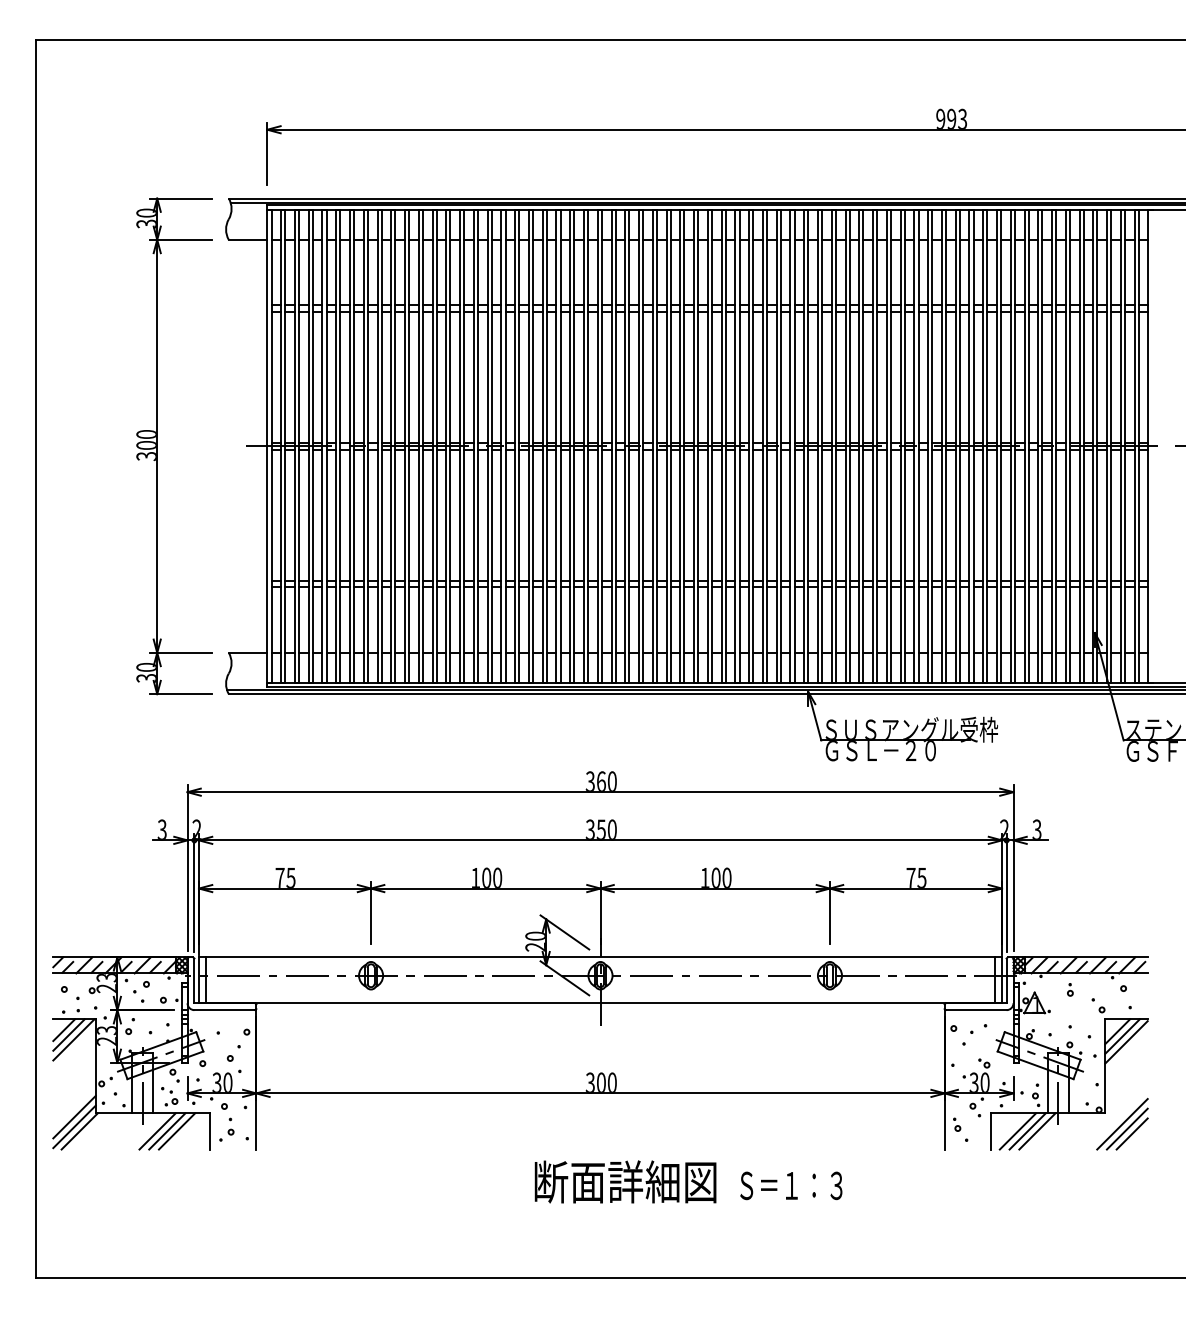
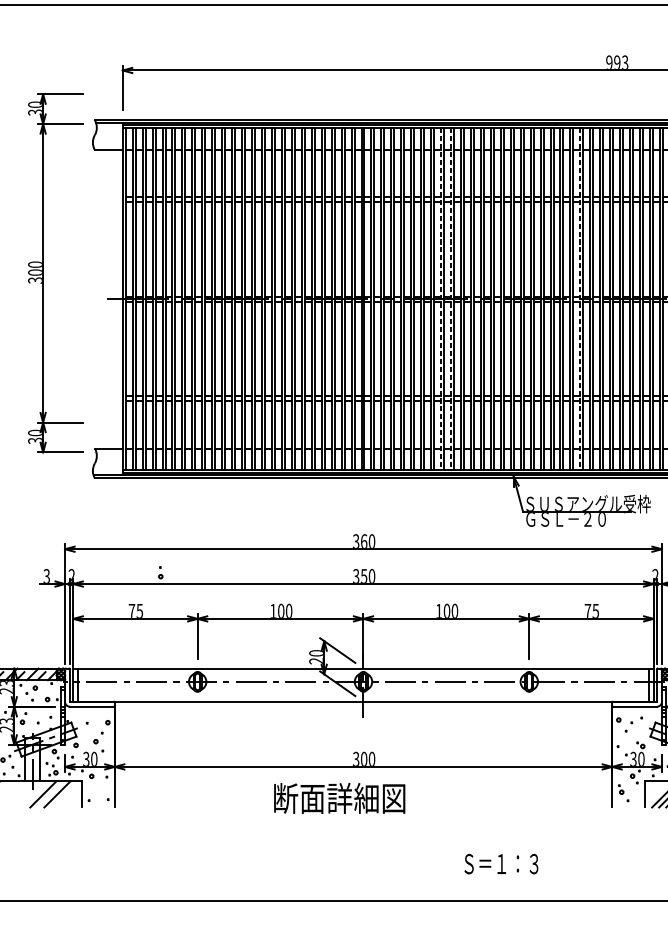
part: (157, 446) -> (43, 273), moved
line: (707, 446) -> (440, 299), solid -> dashed
line: (721, 446) -> (450, 299), solid -> dashed
line: (900, 446) -> (580, 299), solid -> dashed
part: (230, 1126) -> (160, 572), moved
line: (167, 1131) -> (50, 794), removed
text: (625, 1181) -> (339, 798), moved
text: (791, 1185) -> (501, 863), moved

